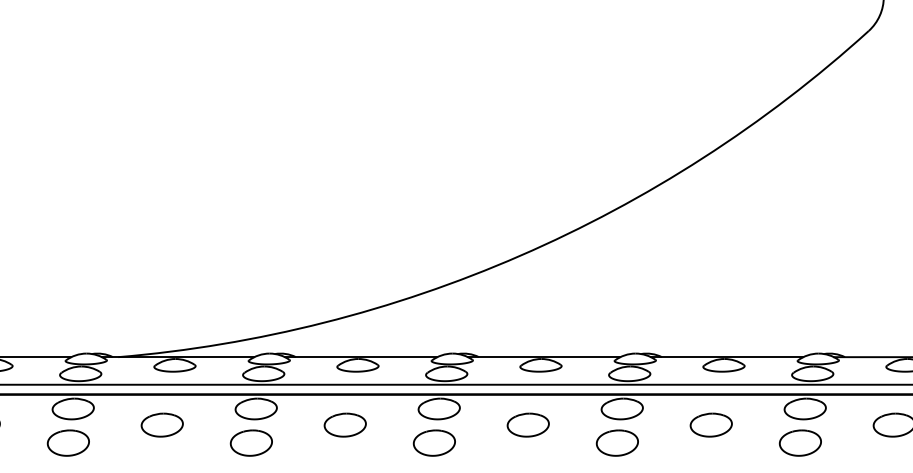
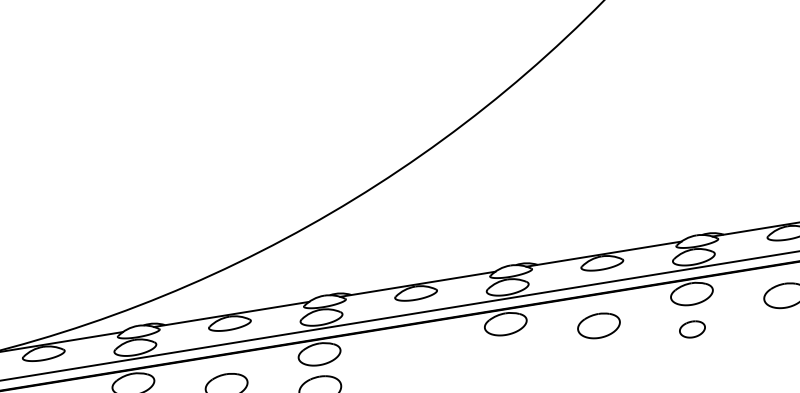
part: (527, 424) -> (411, 355), removed
part: (616, 442) -> (505, 359), removed
part: (799, 442) -> (691, 329), size x0.6

